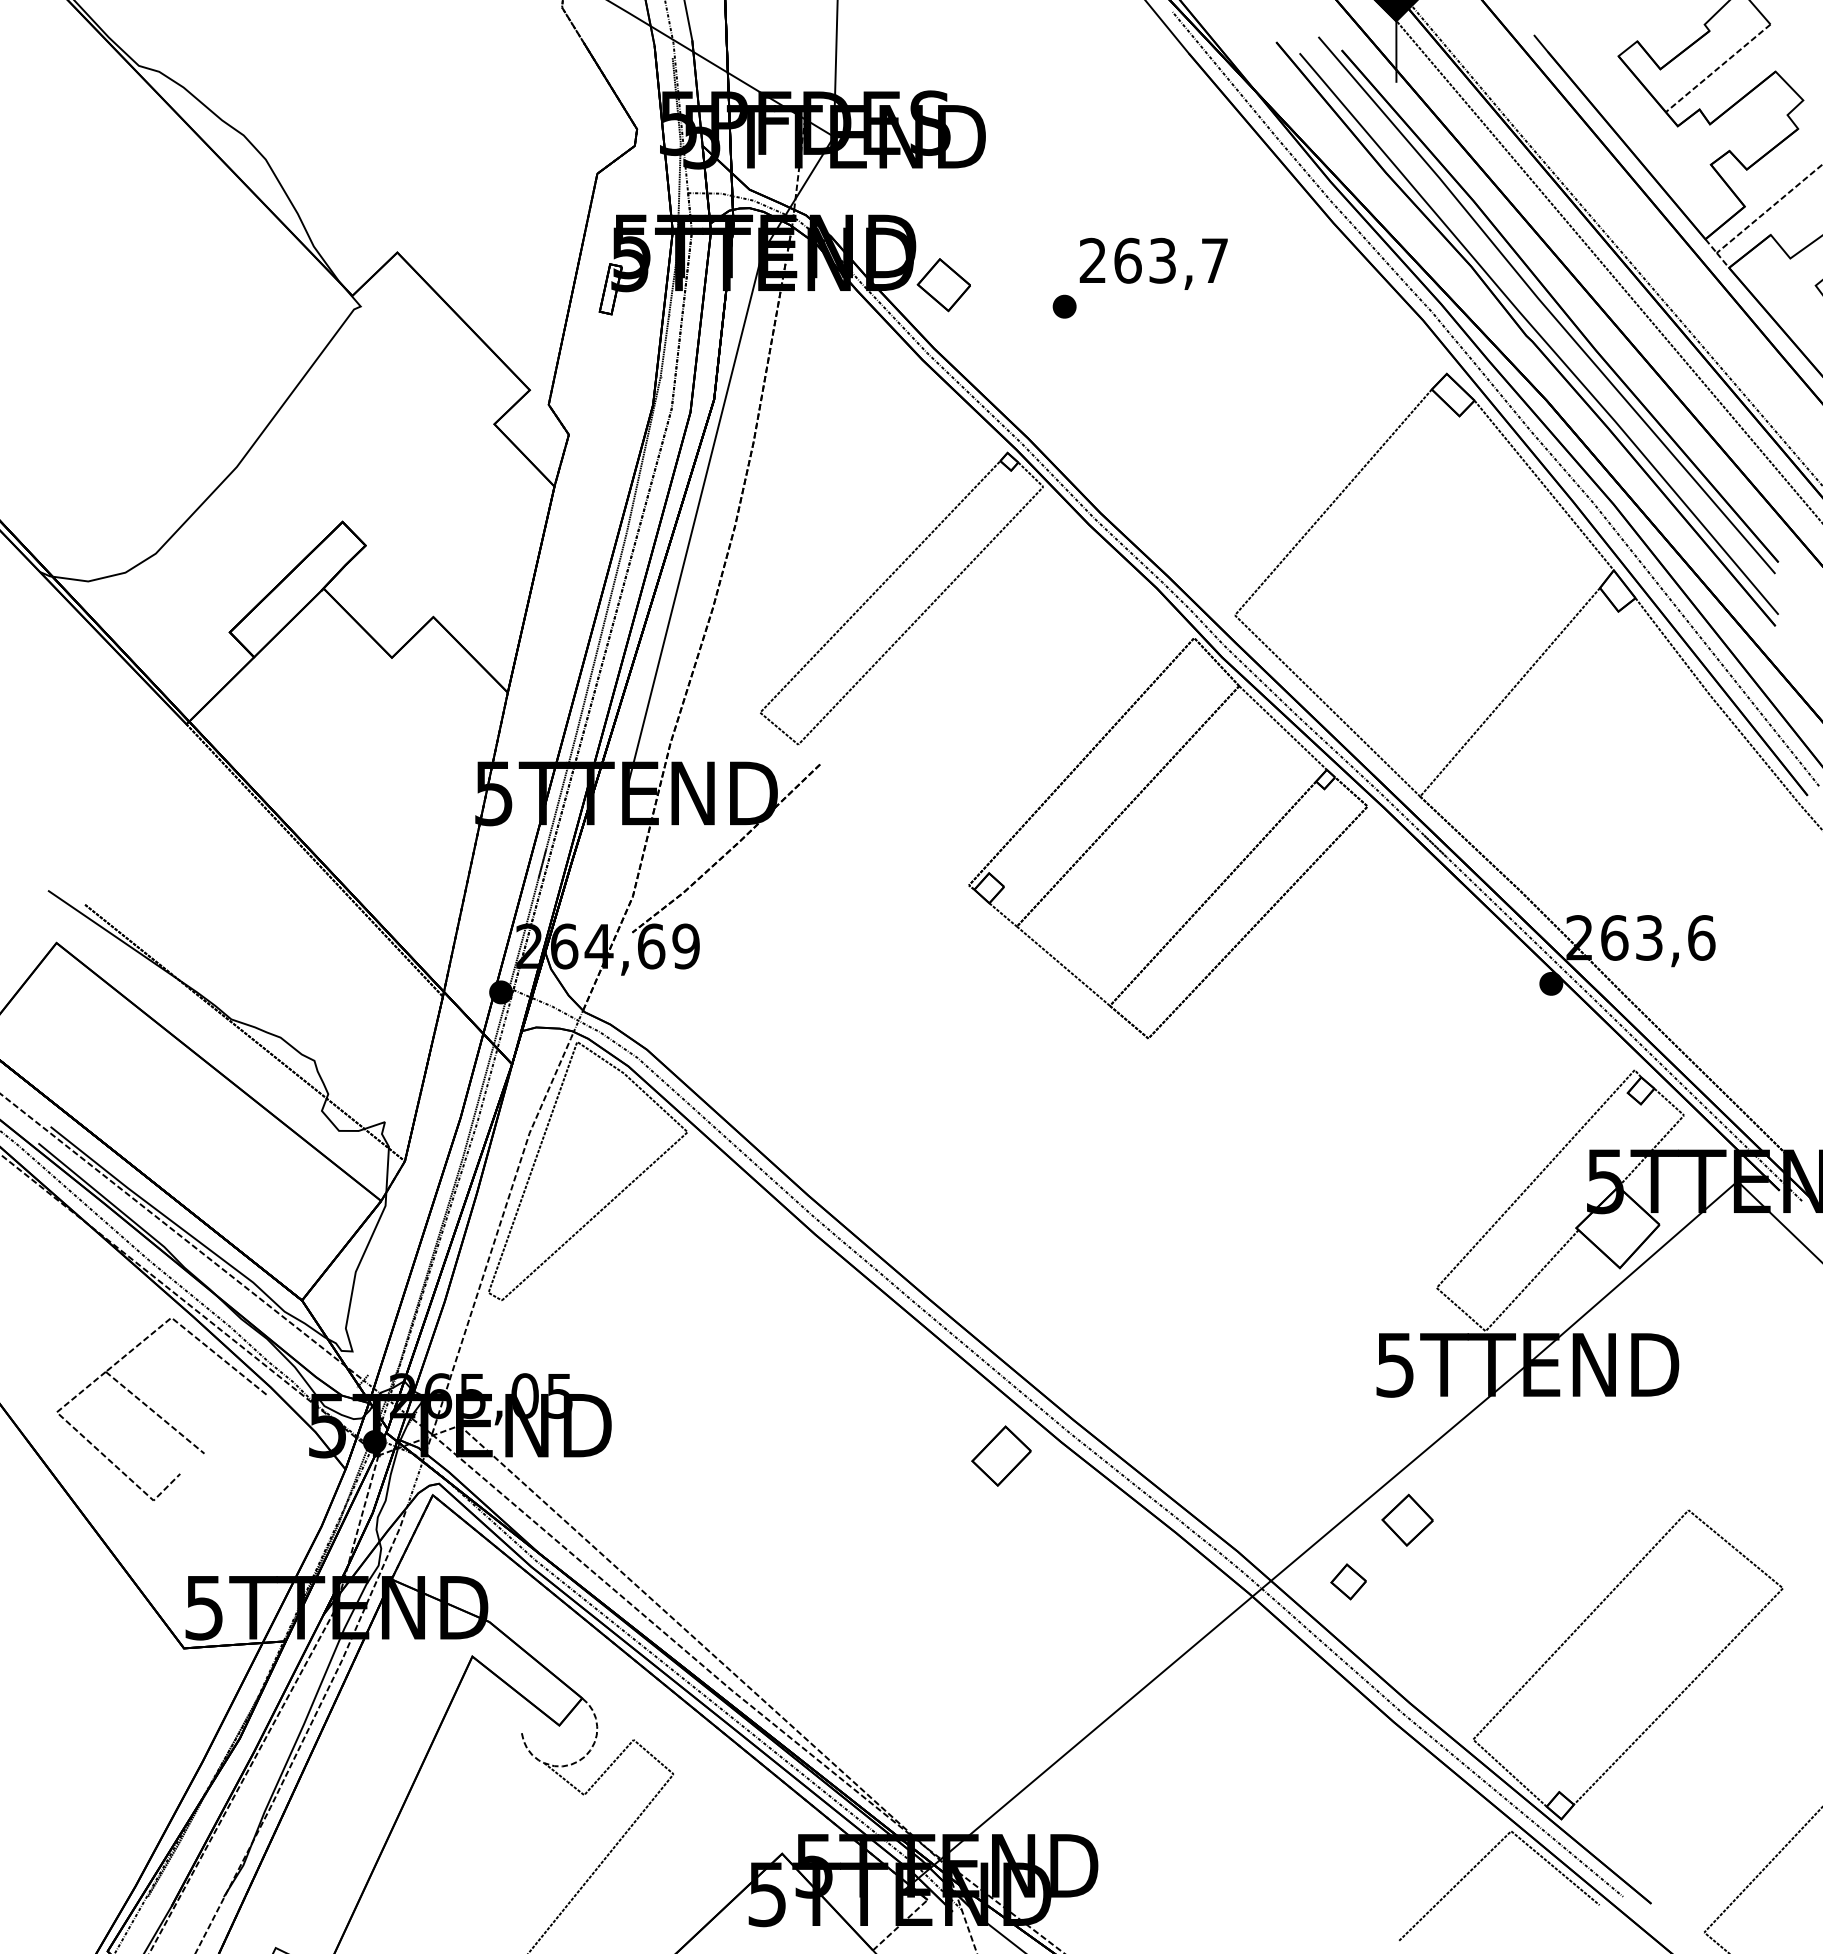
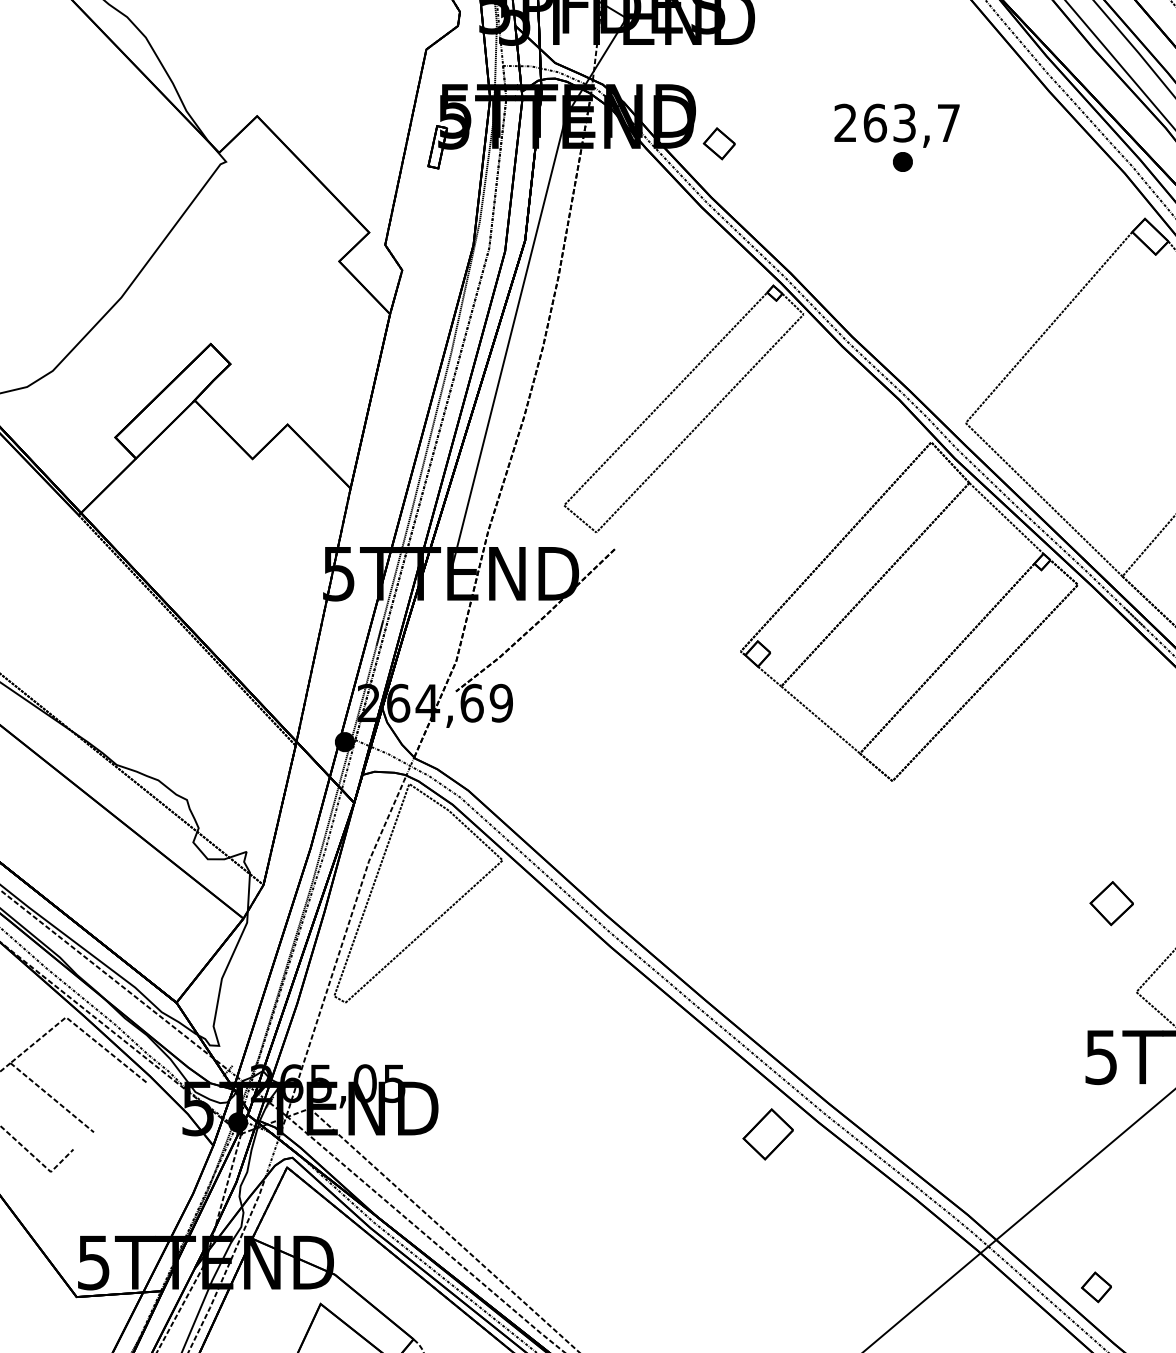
part: (943, 285) -> (719, 144), size x0.7
part: (1064, 306) -> (902, 161), moved
part: (1407, 1519) -> (1111, 902), moved
part: (1348, 1581) -> (1096, 1287), moved

